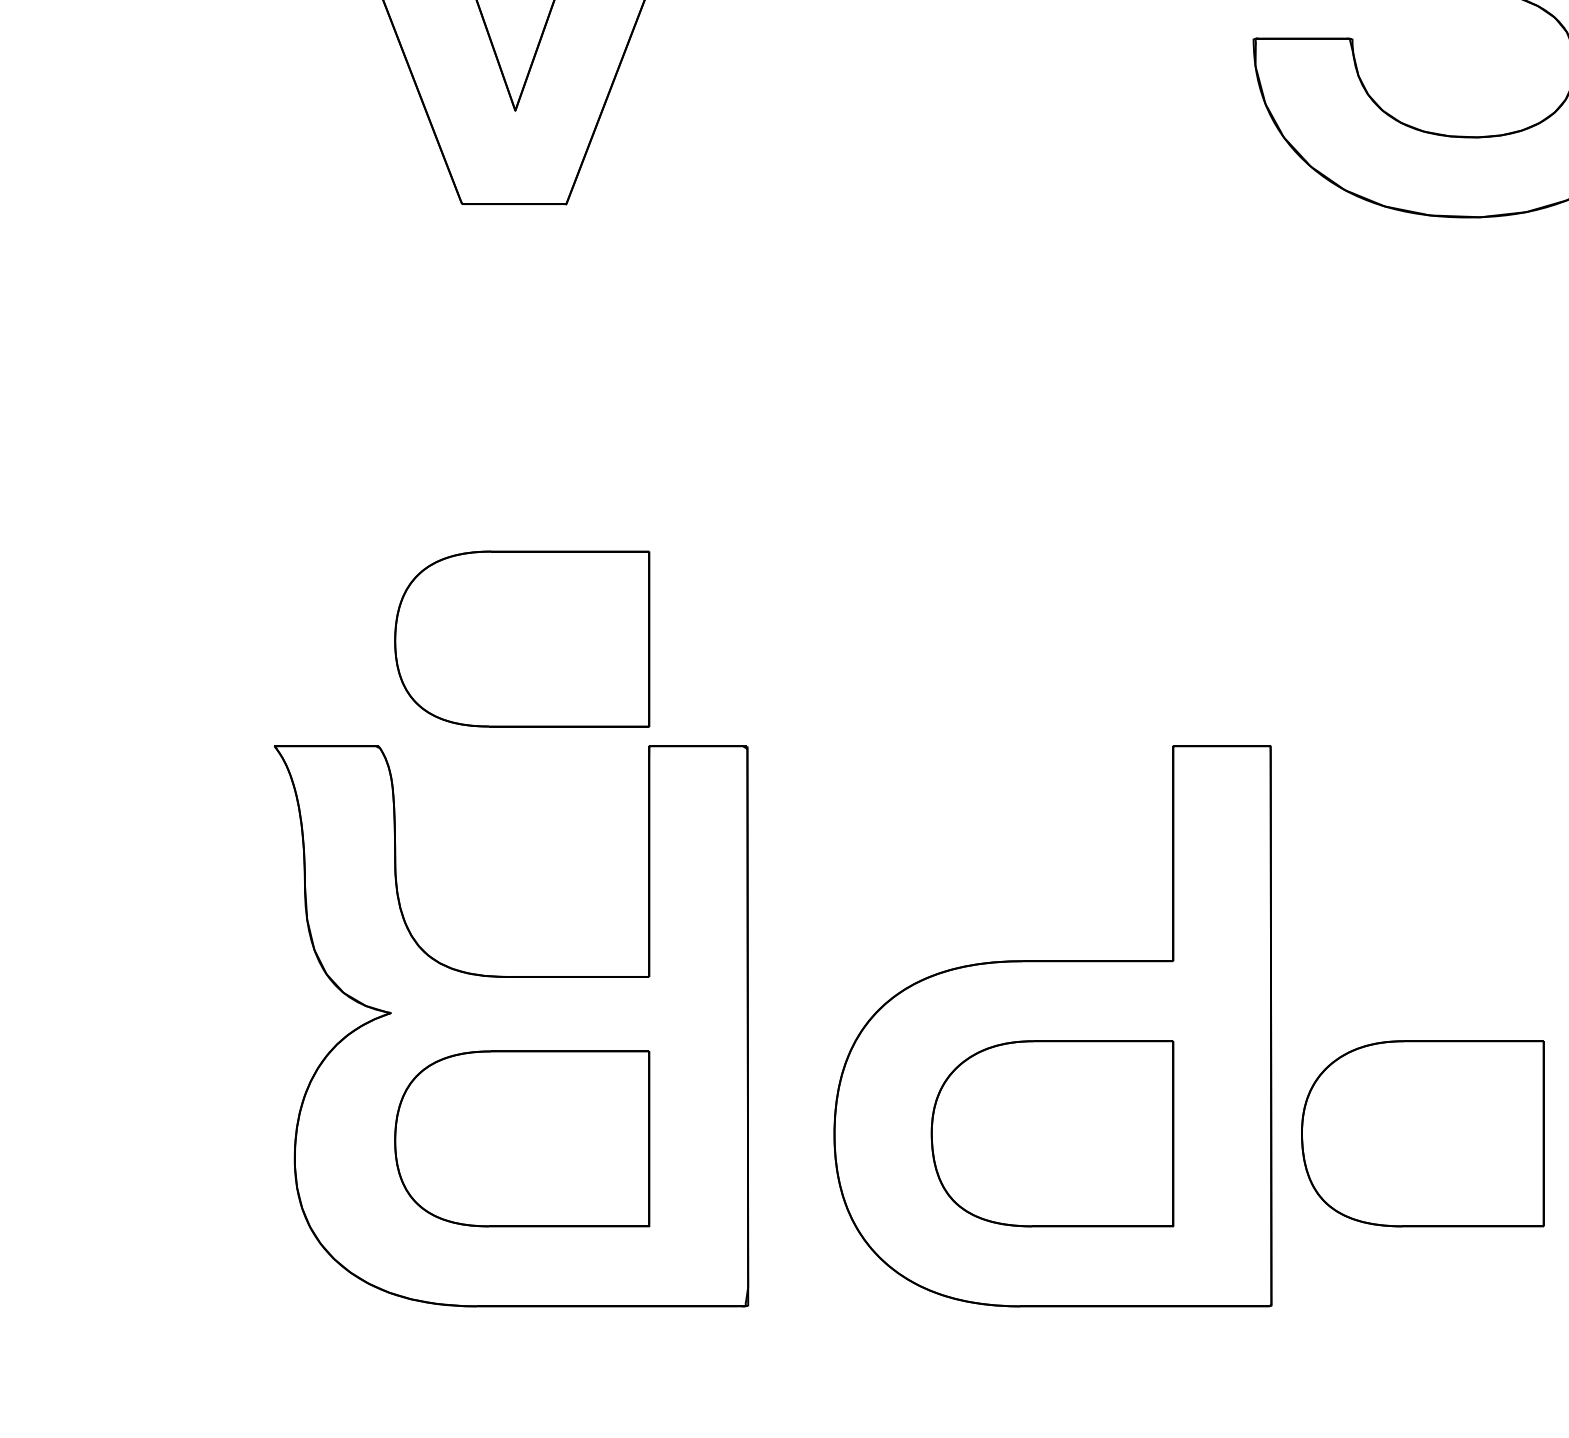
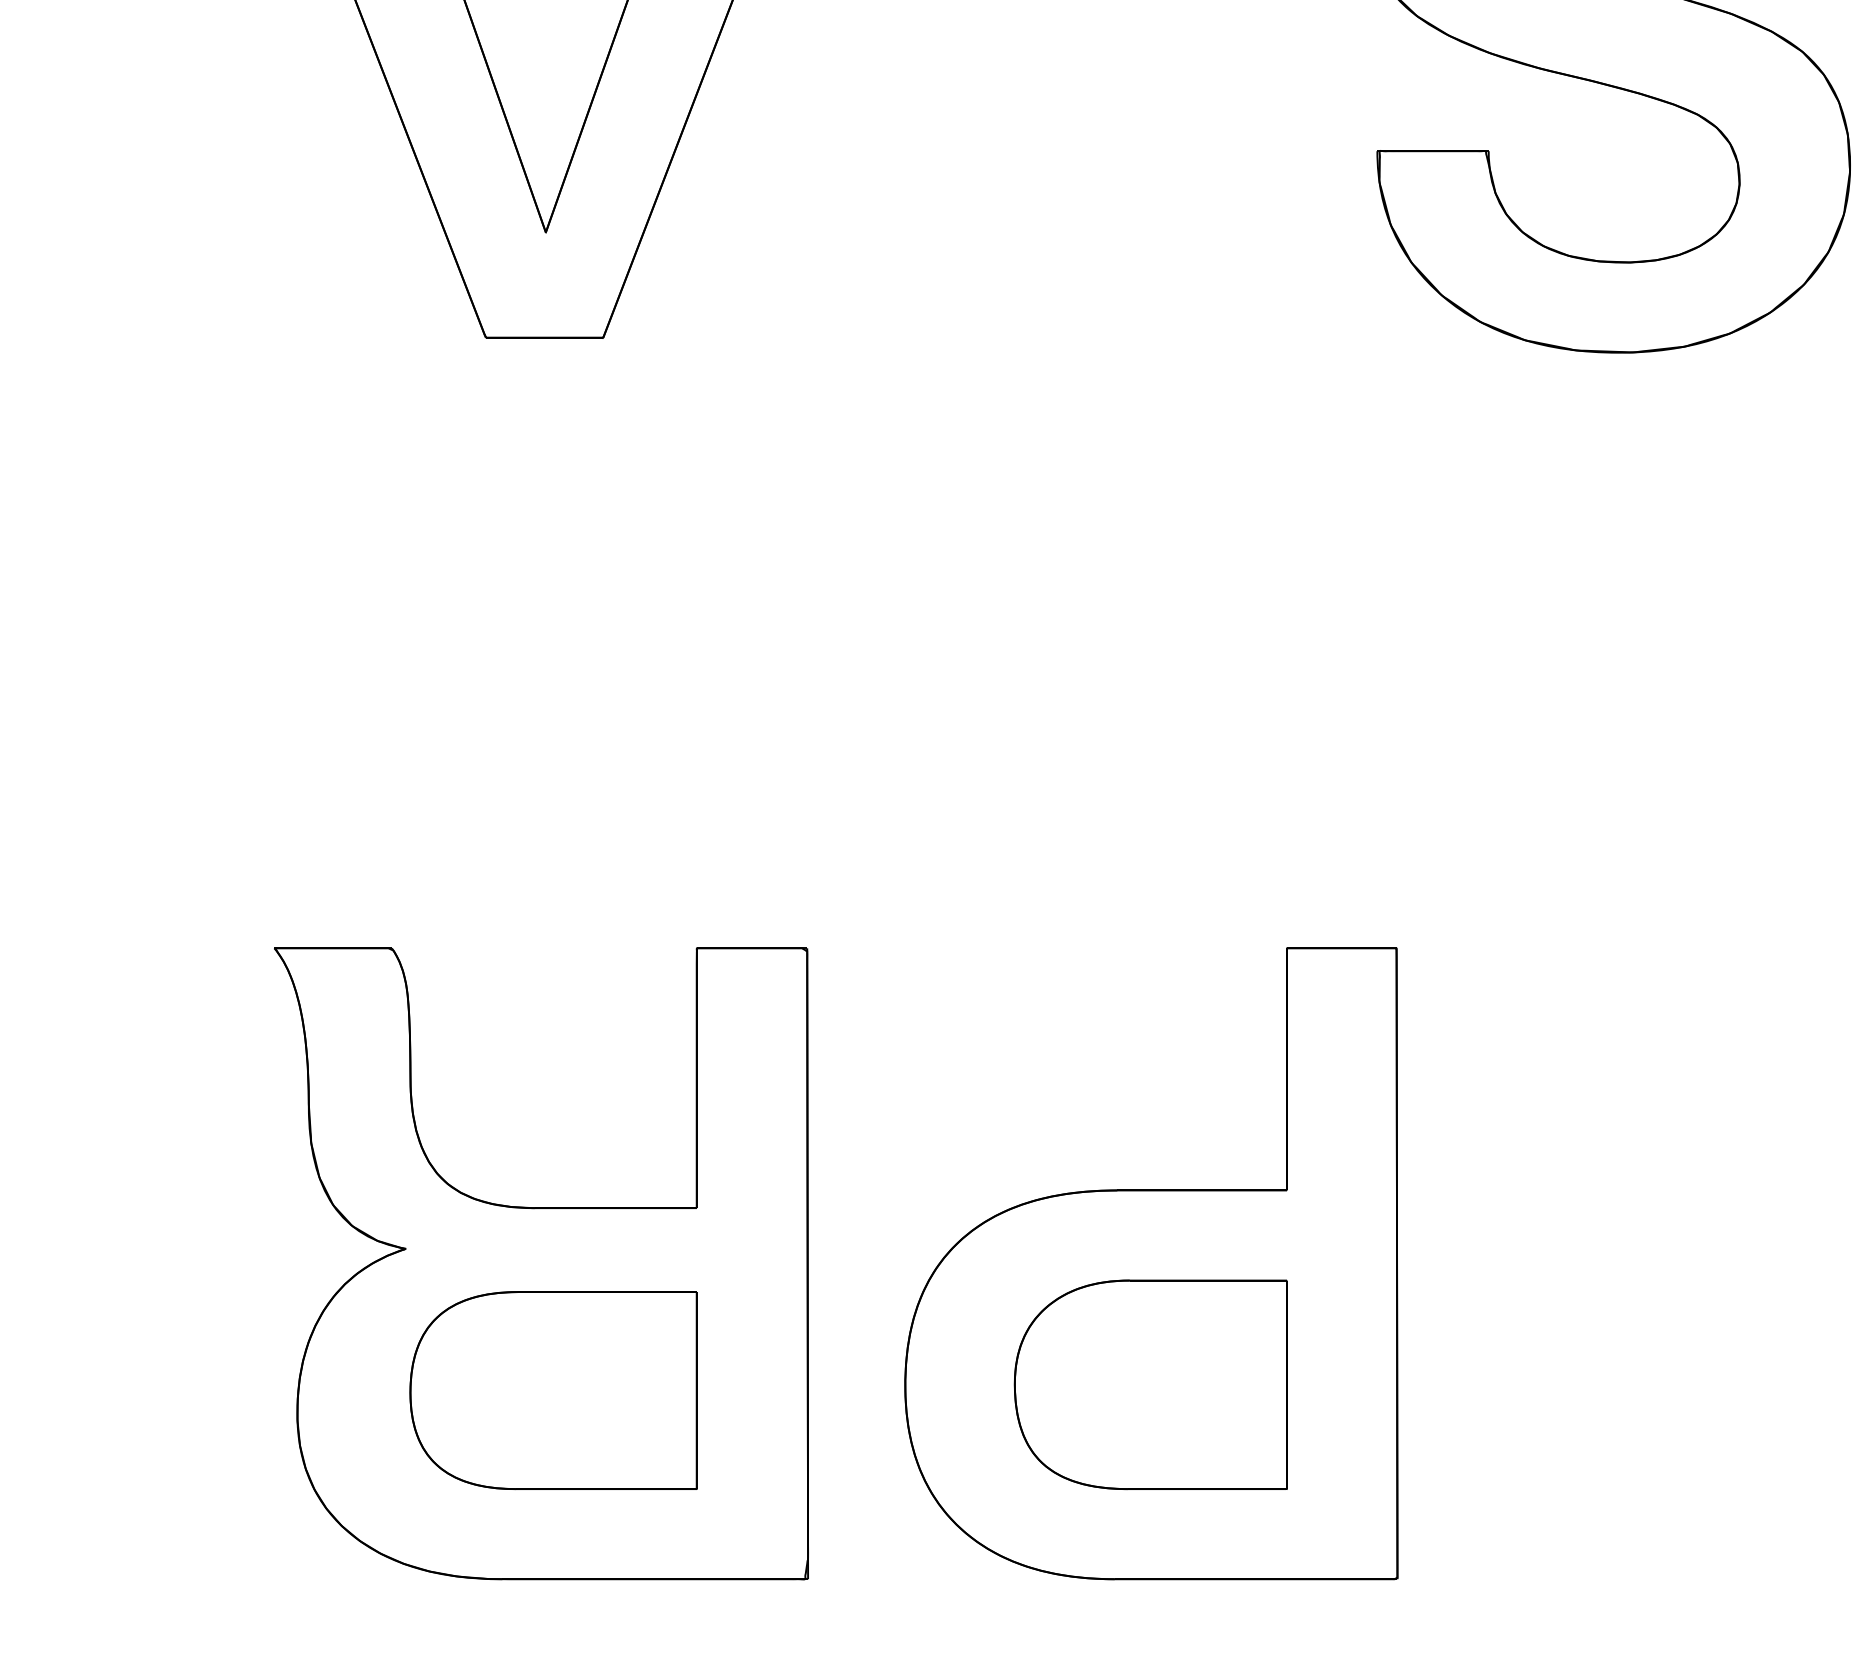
part: (522, 639) -> (553, 827), removed
part: (1422, 1133) -> (1567, 1384), removed

